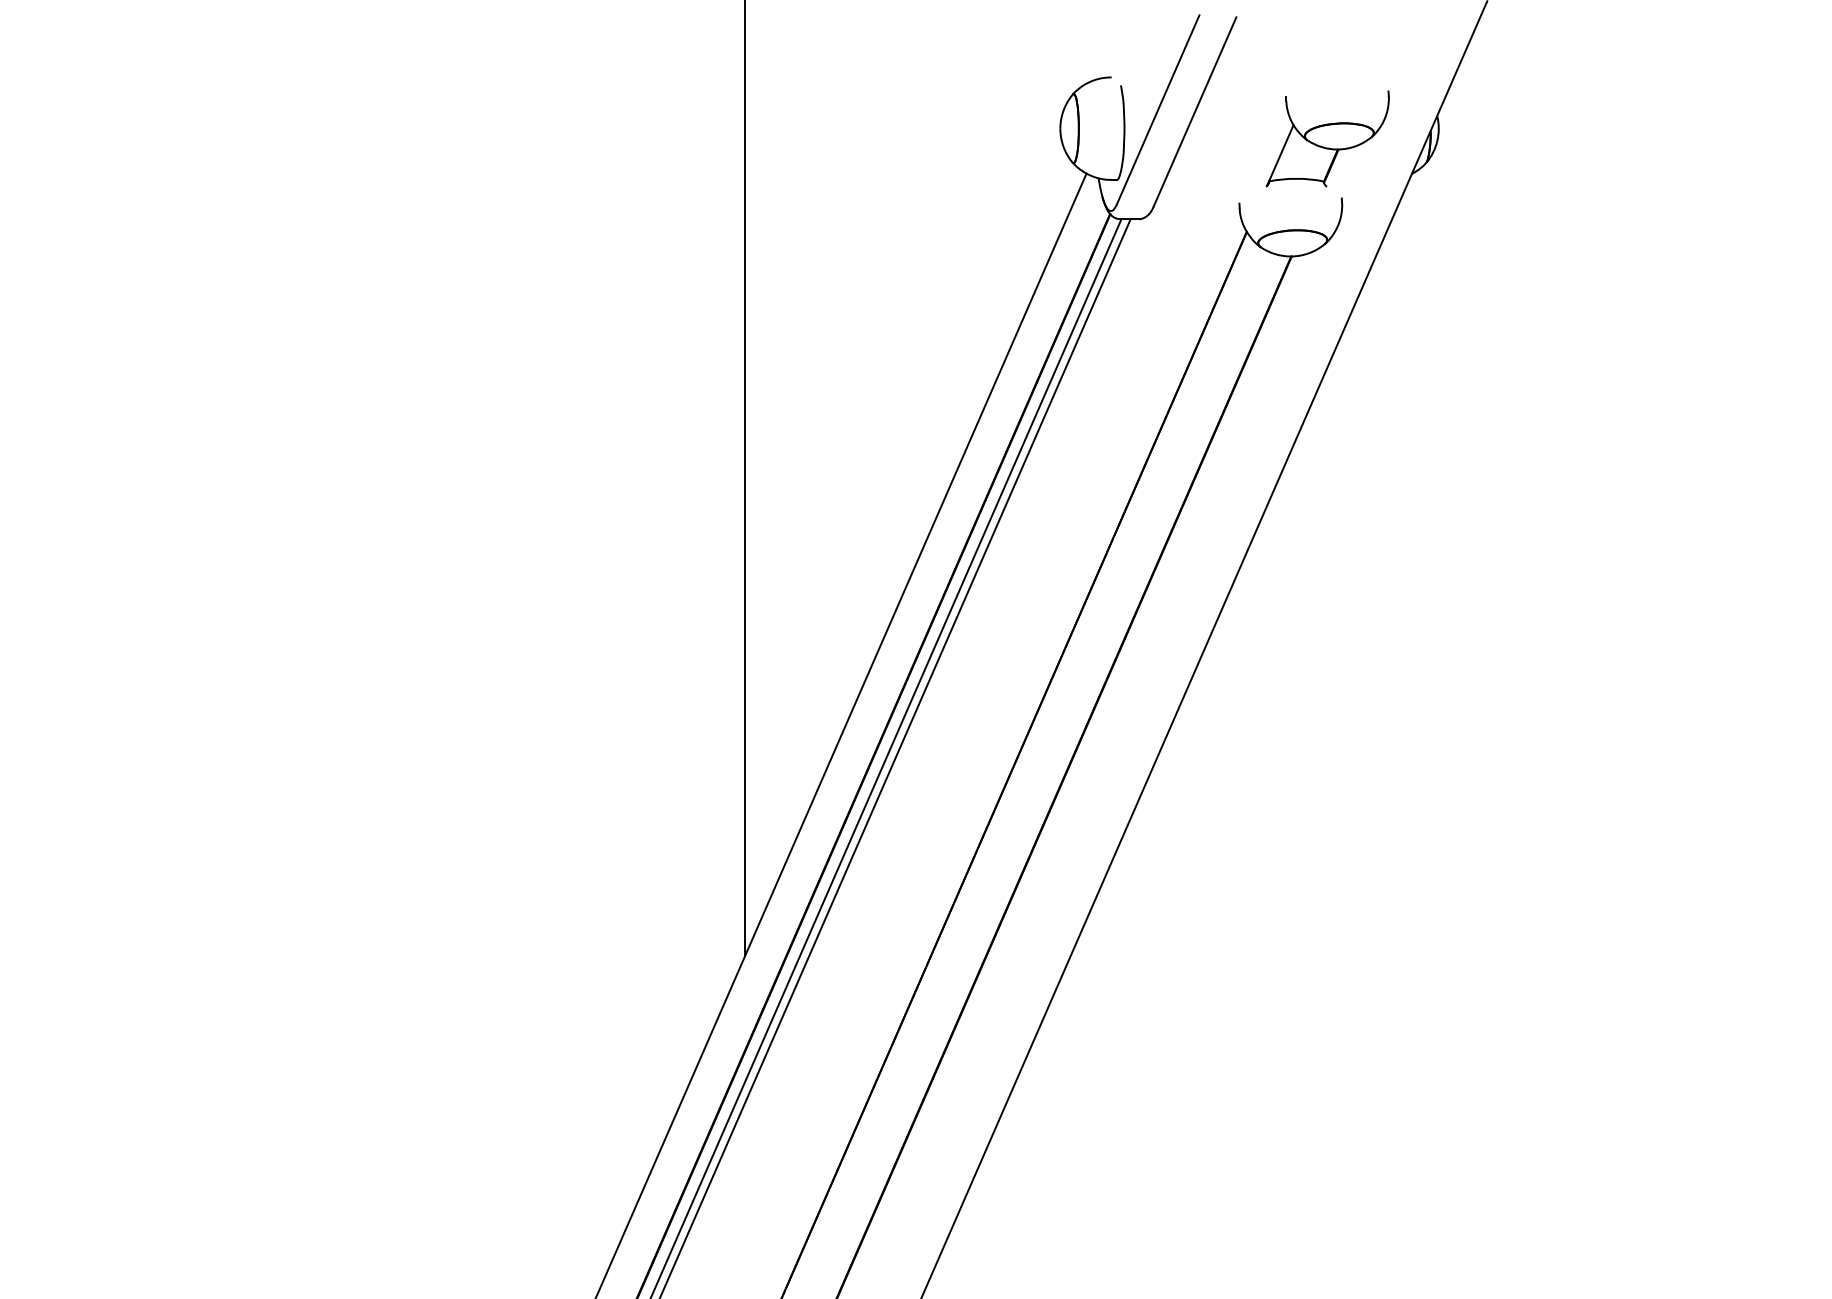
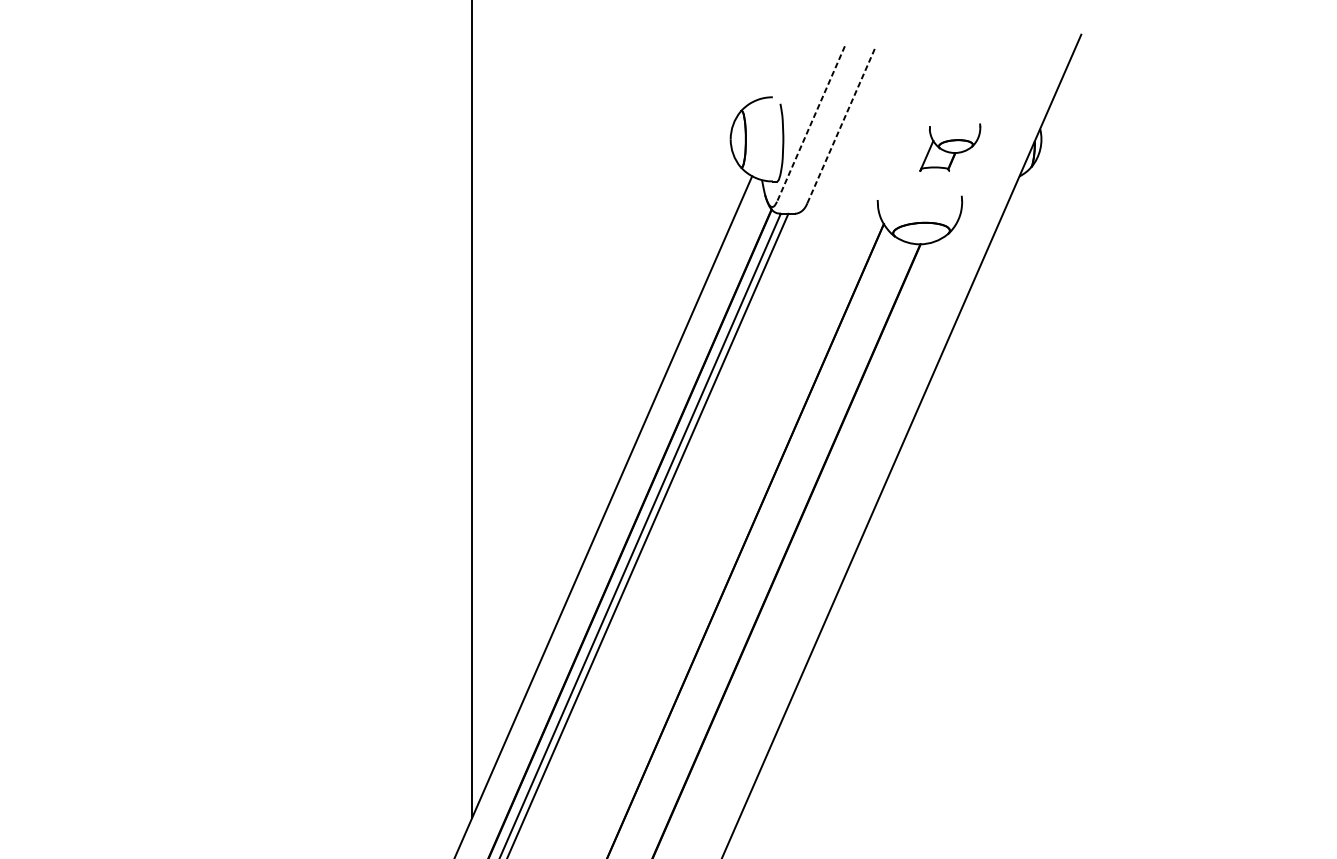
line: (1157, 110) -> (810, 124), solid -> dashed
line: (1195, 111) -> (841, 125), solid -> dashed
part: (1327, 138) -> (950, 147), size x0.6

